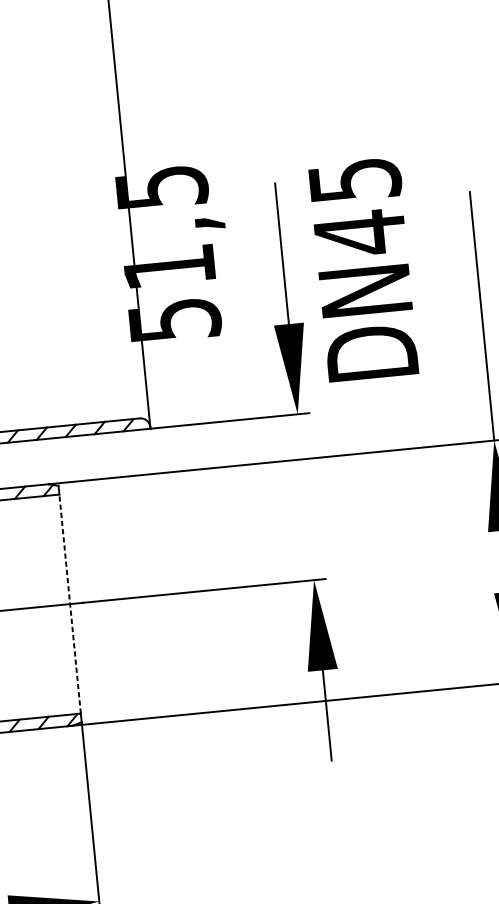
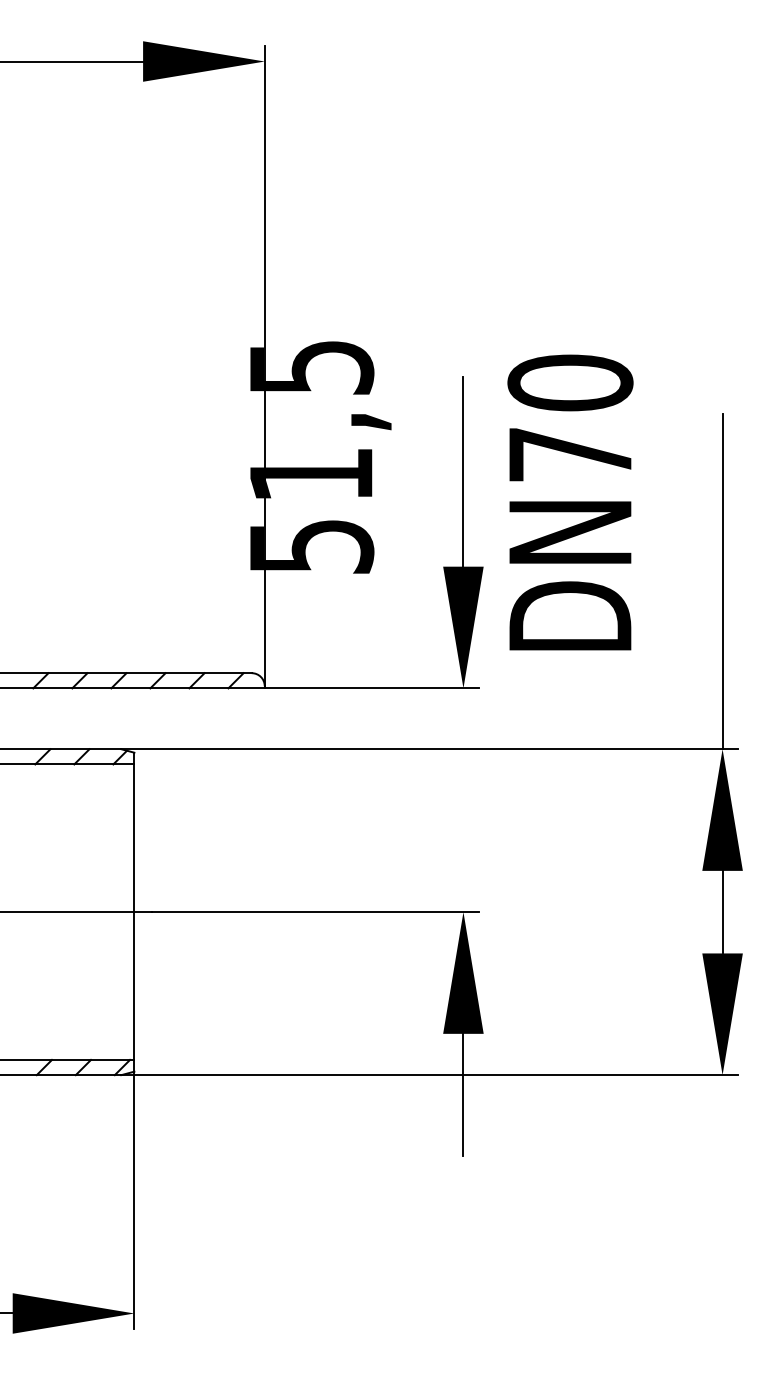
text: (357, 207) -> (570, 419), DN45 -> DN70
line: (70, 604) -> (134, 912), dashed -> solid

